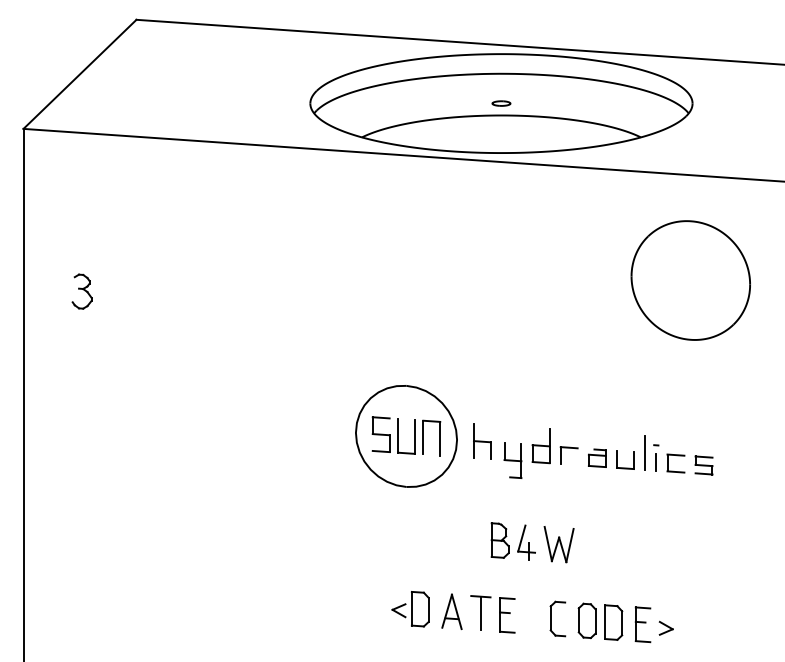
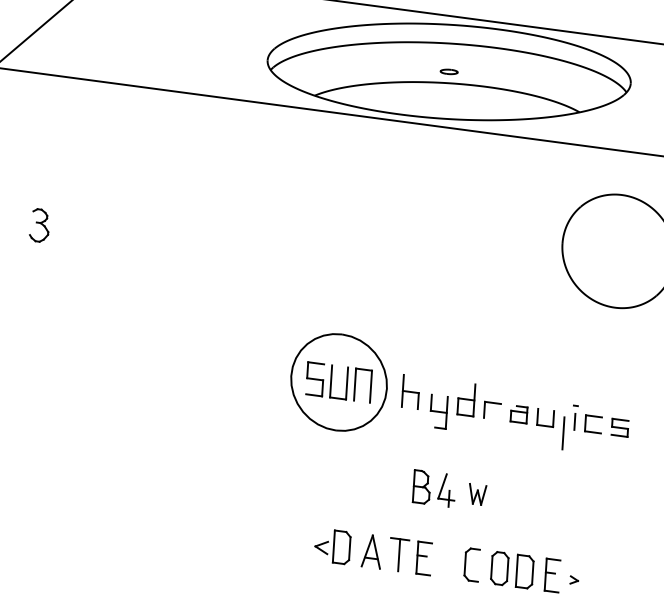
line: (644, 452) -> (562, 432), moved
part: (558, 544) -> (477, 494), size x0.6
part: (665, 627) -> (573, 579), size x0.6

